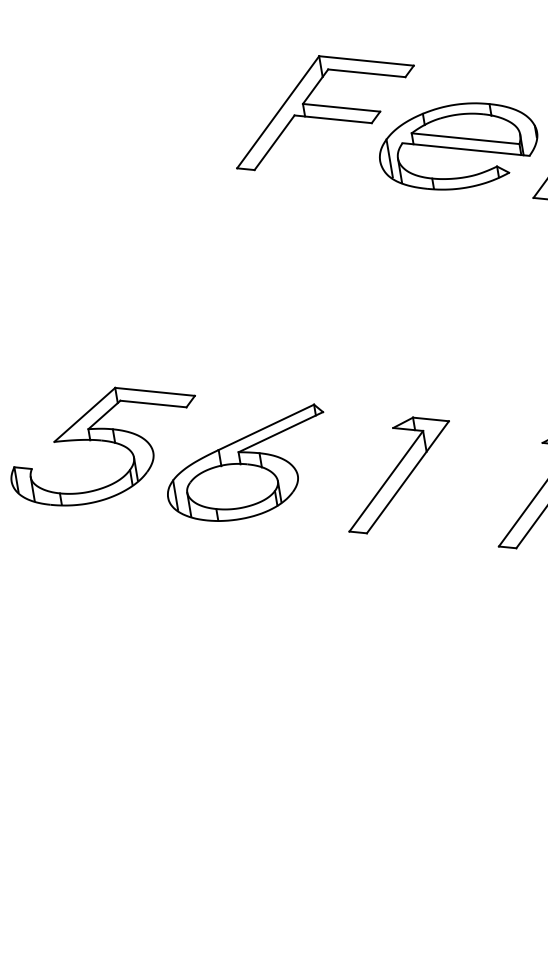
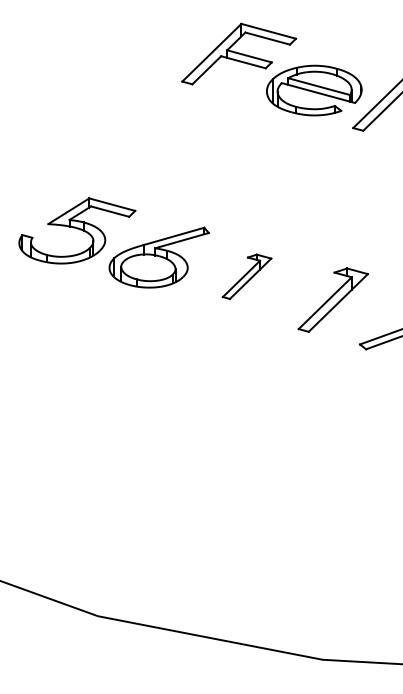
part: (397, 473) -> (246, 276), size x0.7

